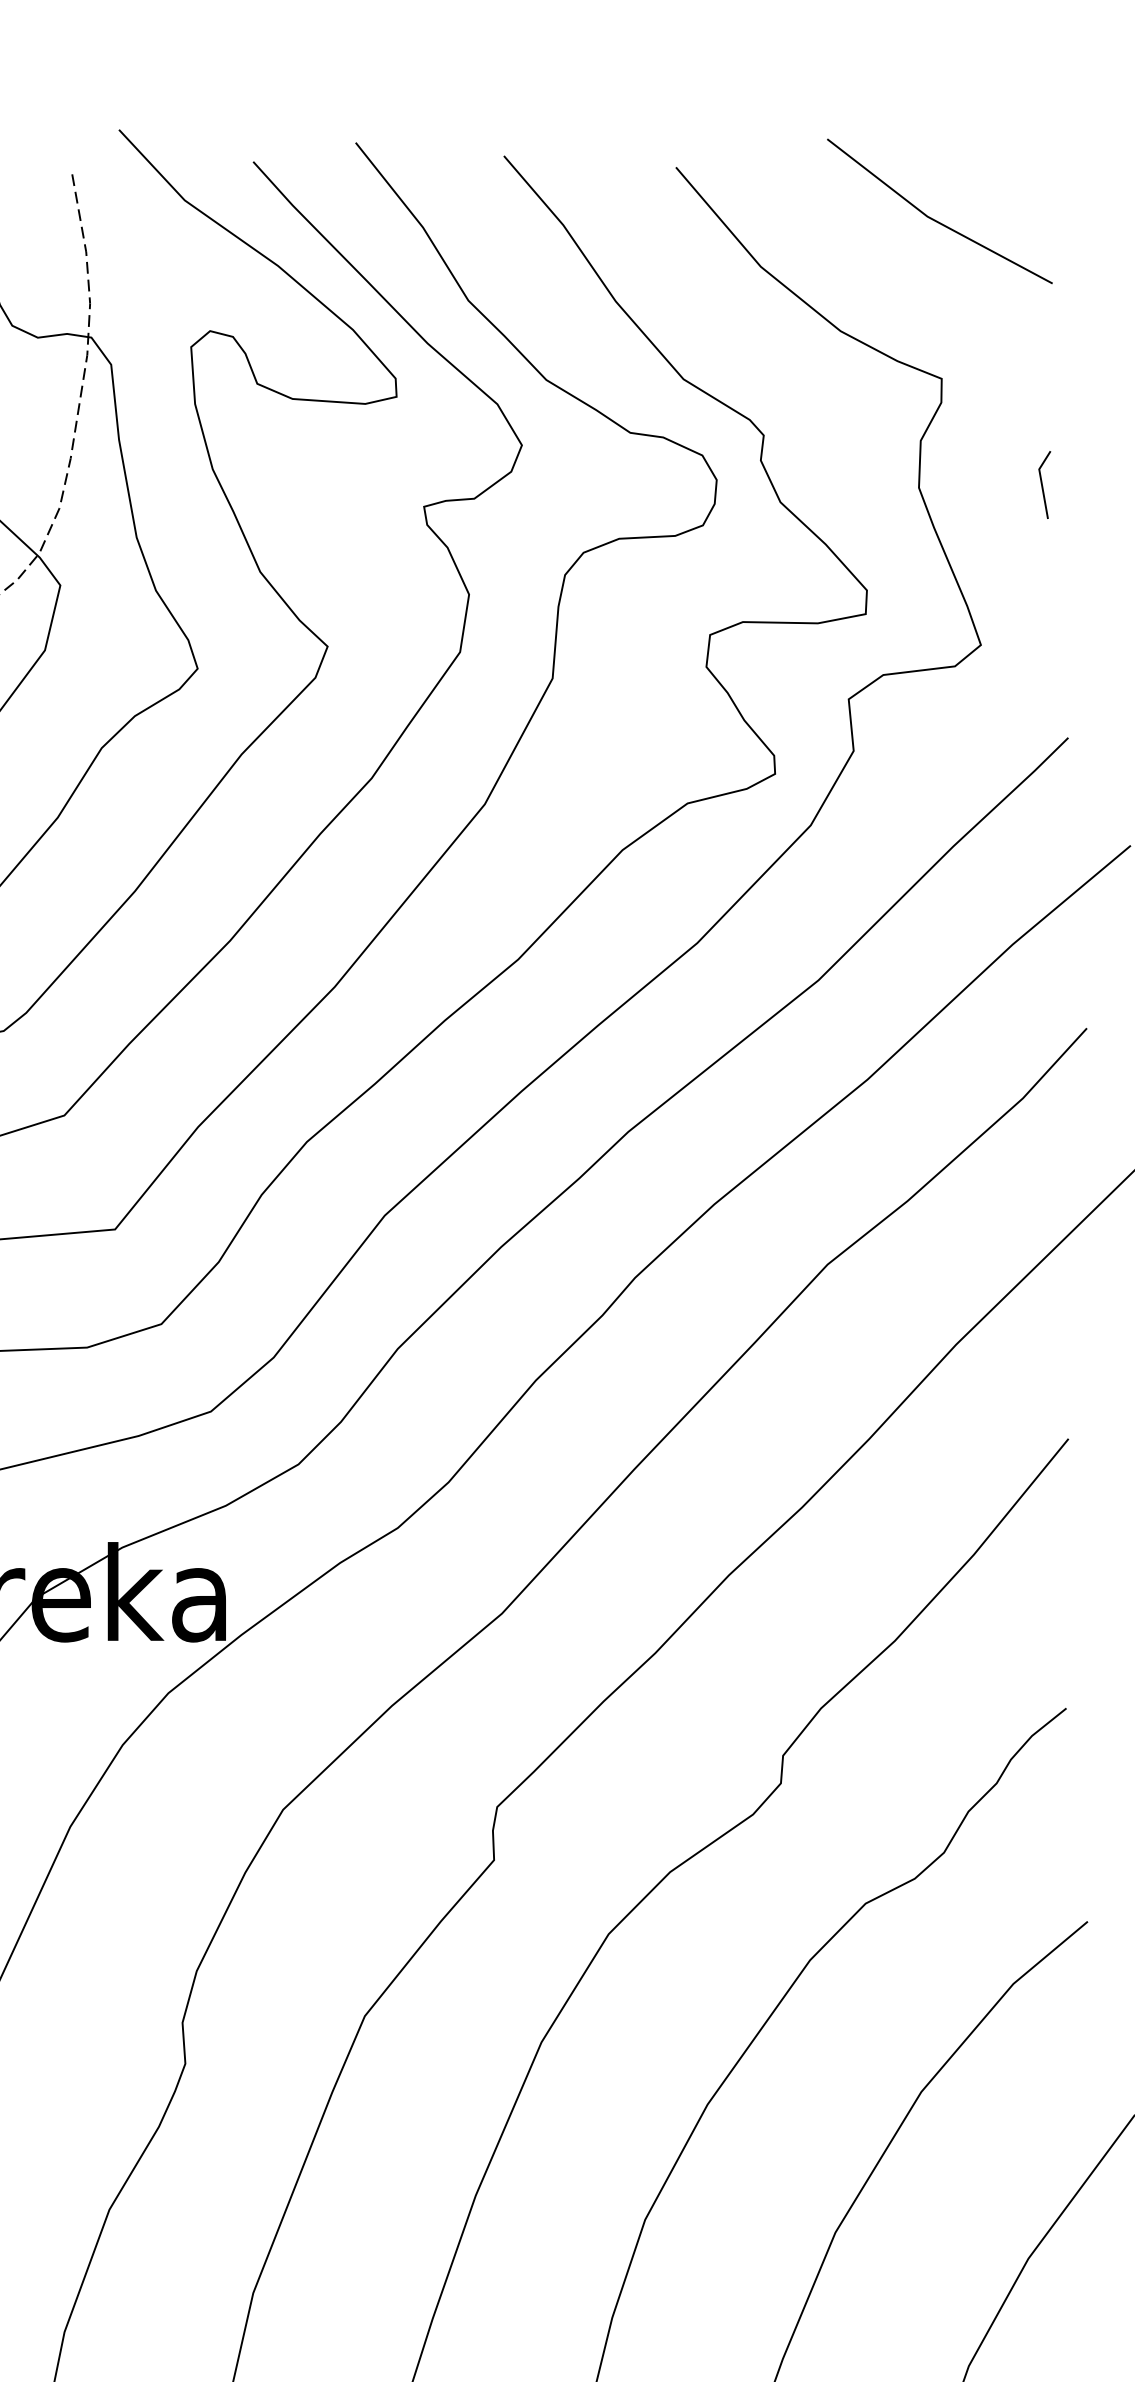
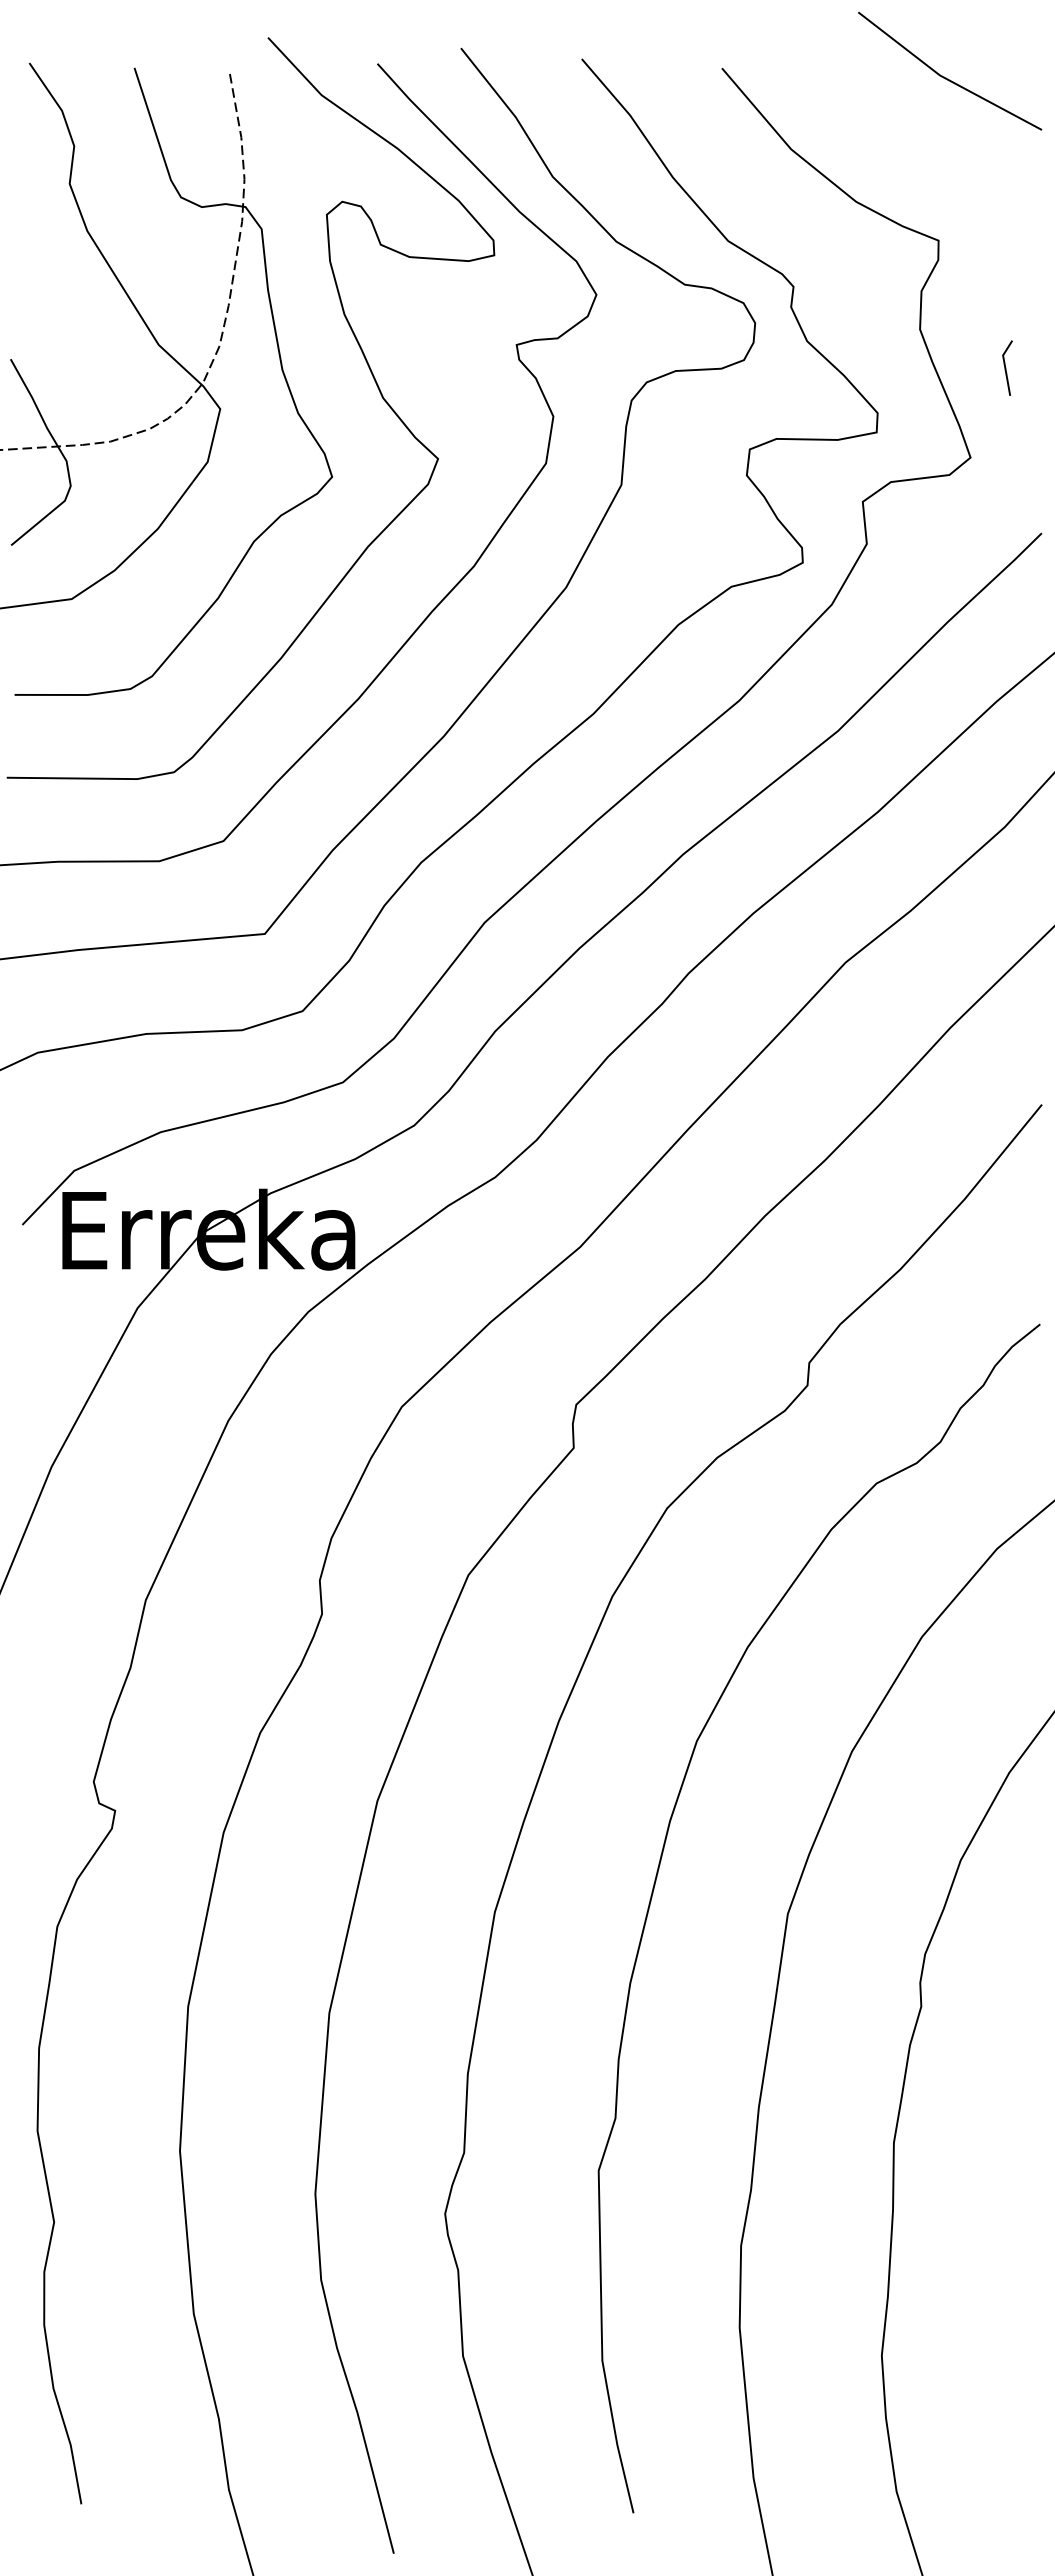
line: (935, 219) -> (946, 77), moved
line: (1043, 484) -> (1006, 367), moved

